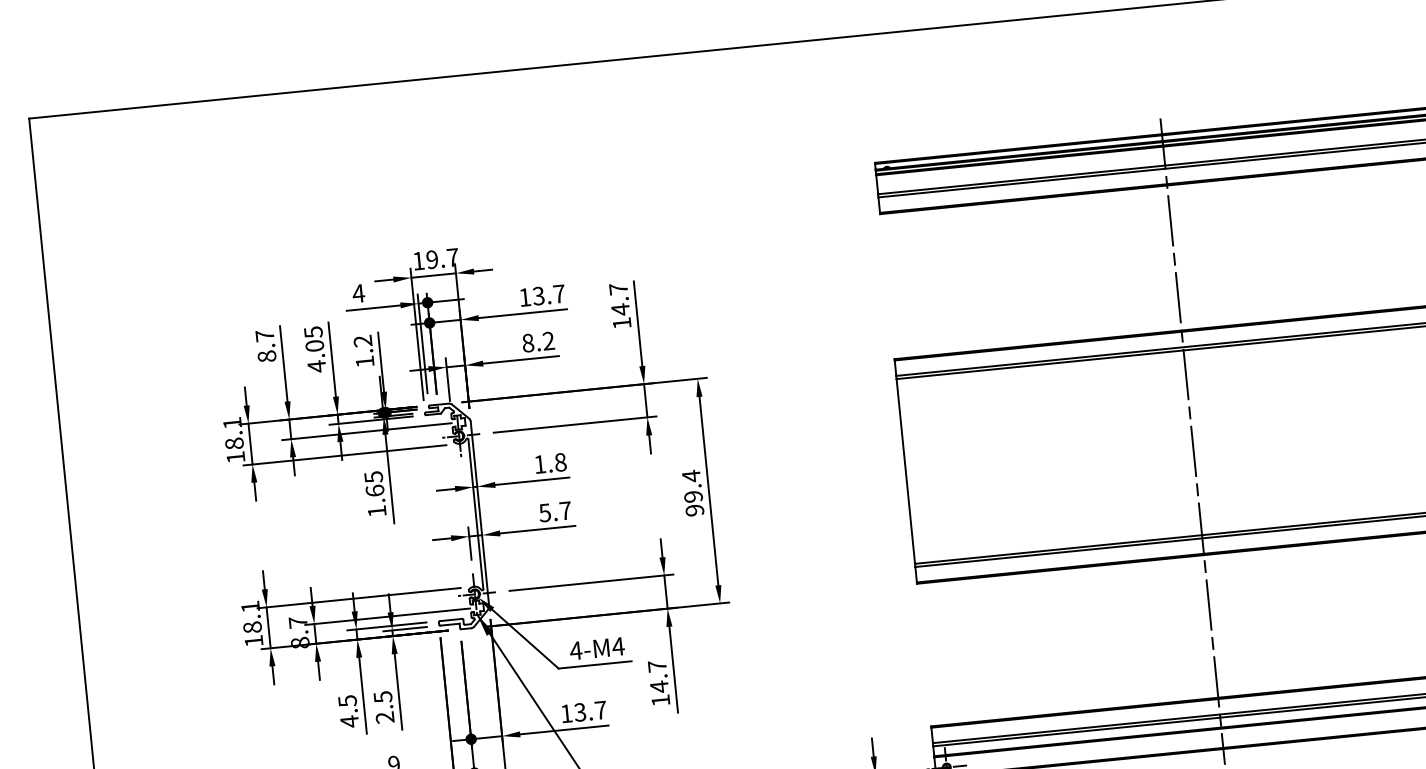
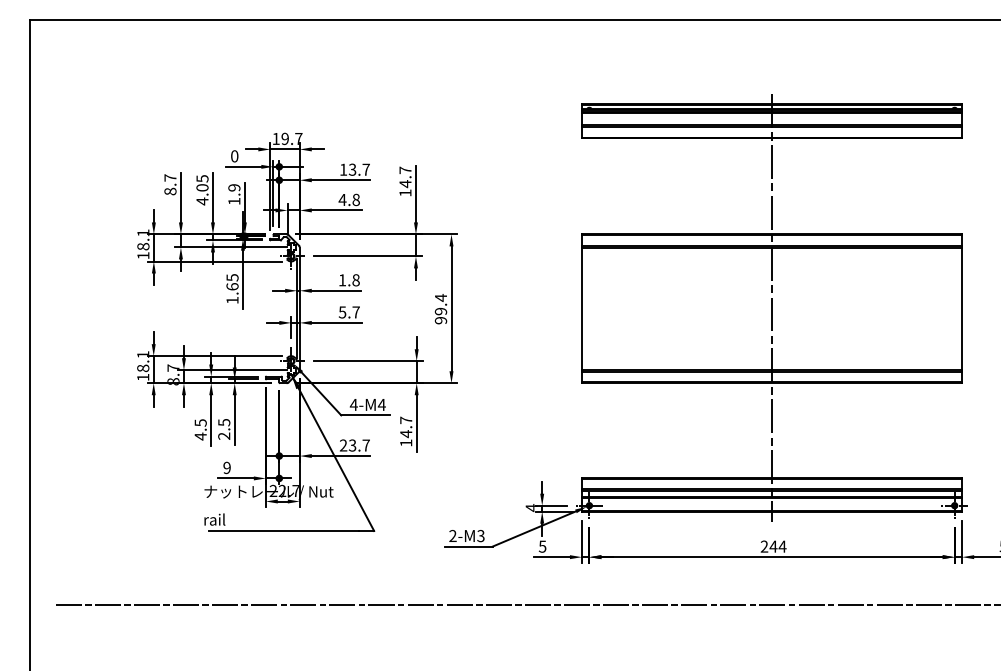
text: (358, 293) -> (234, 156), 4 -> 0
text: (363, 340) -> (234, 187), 1.2 -> 1.9
text: (536, 341) -> (348, 199), 8.2 -> 4.8
text: (566, 713) -> (343, 445), 13.7 -> 23.7

